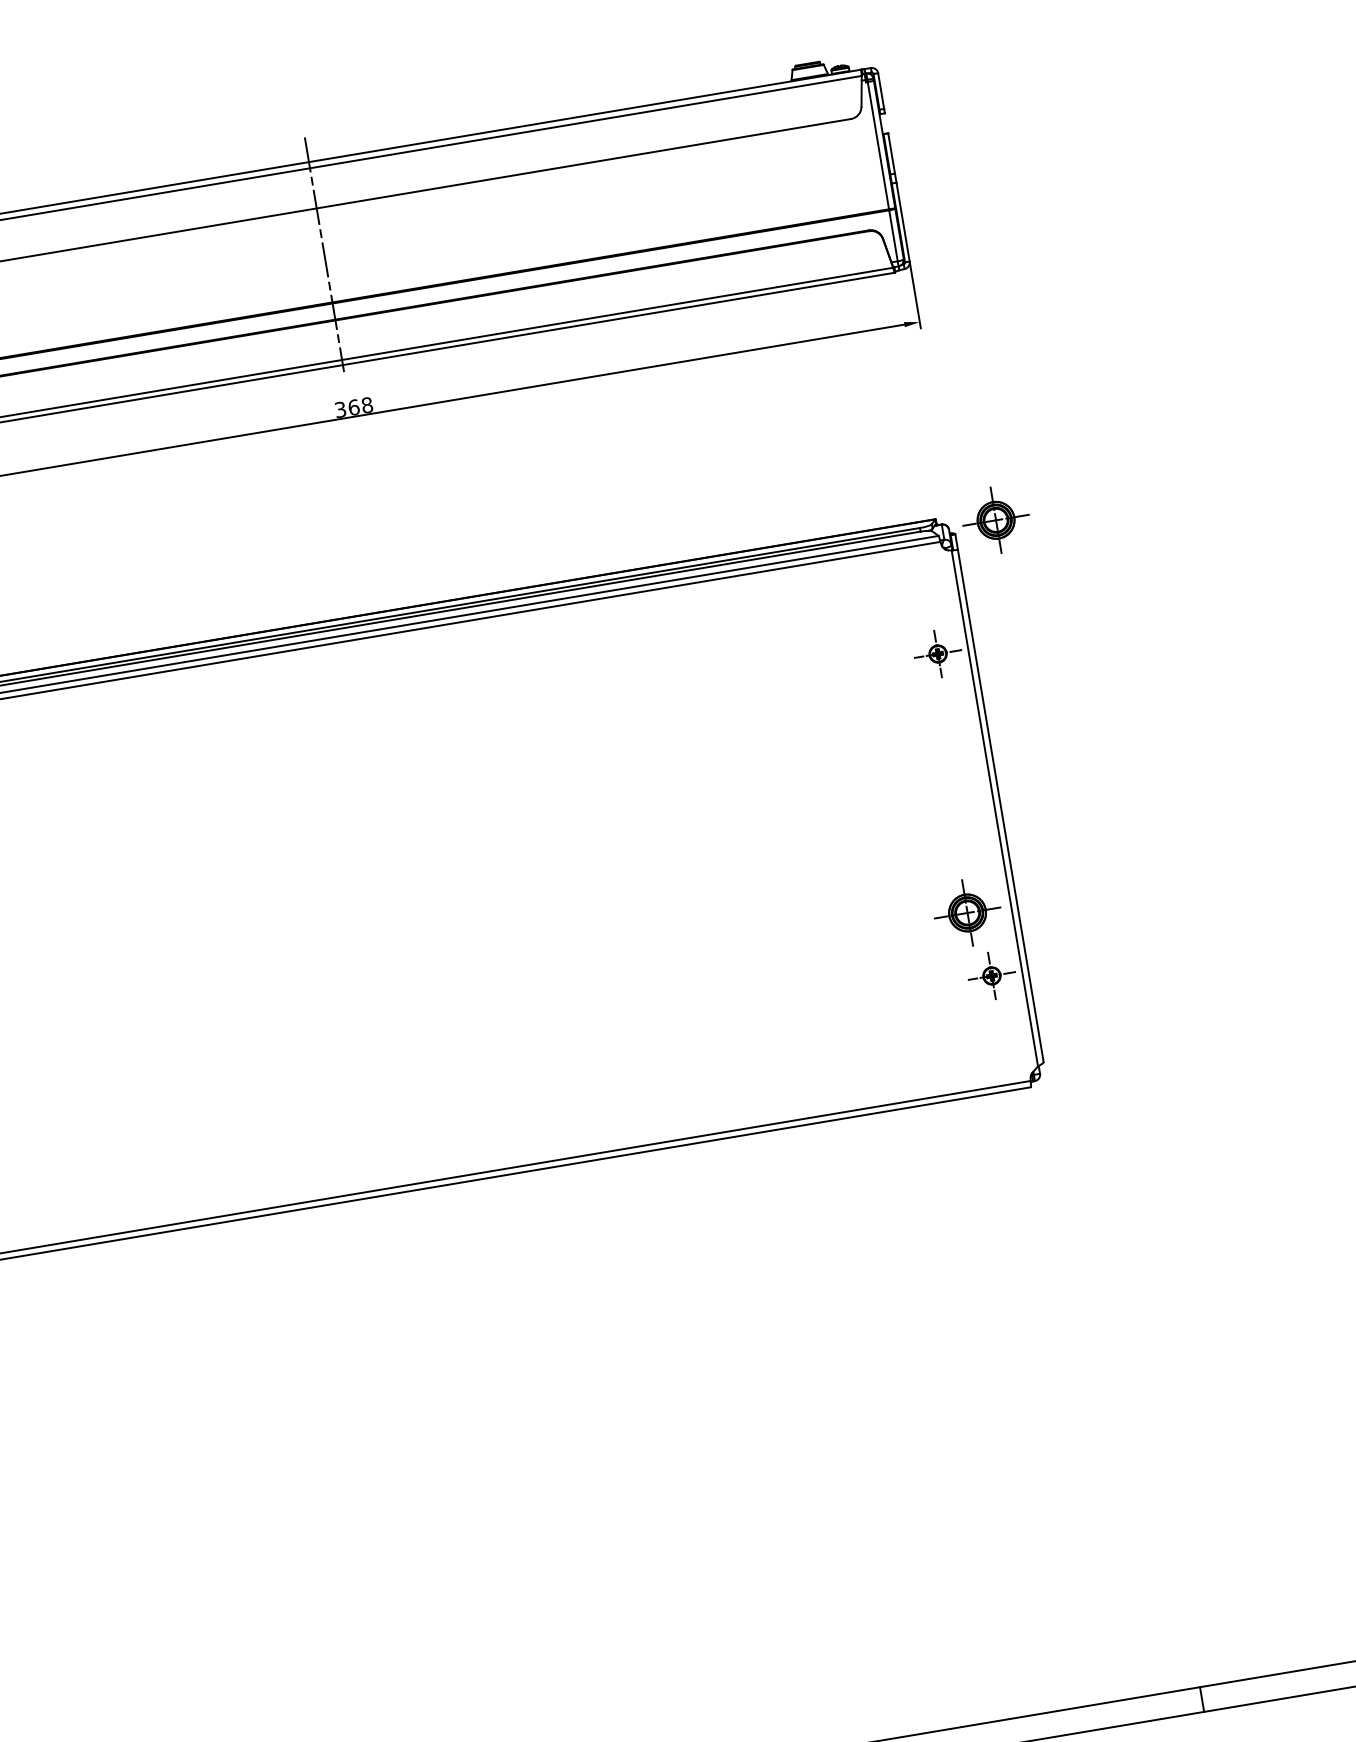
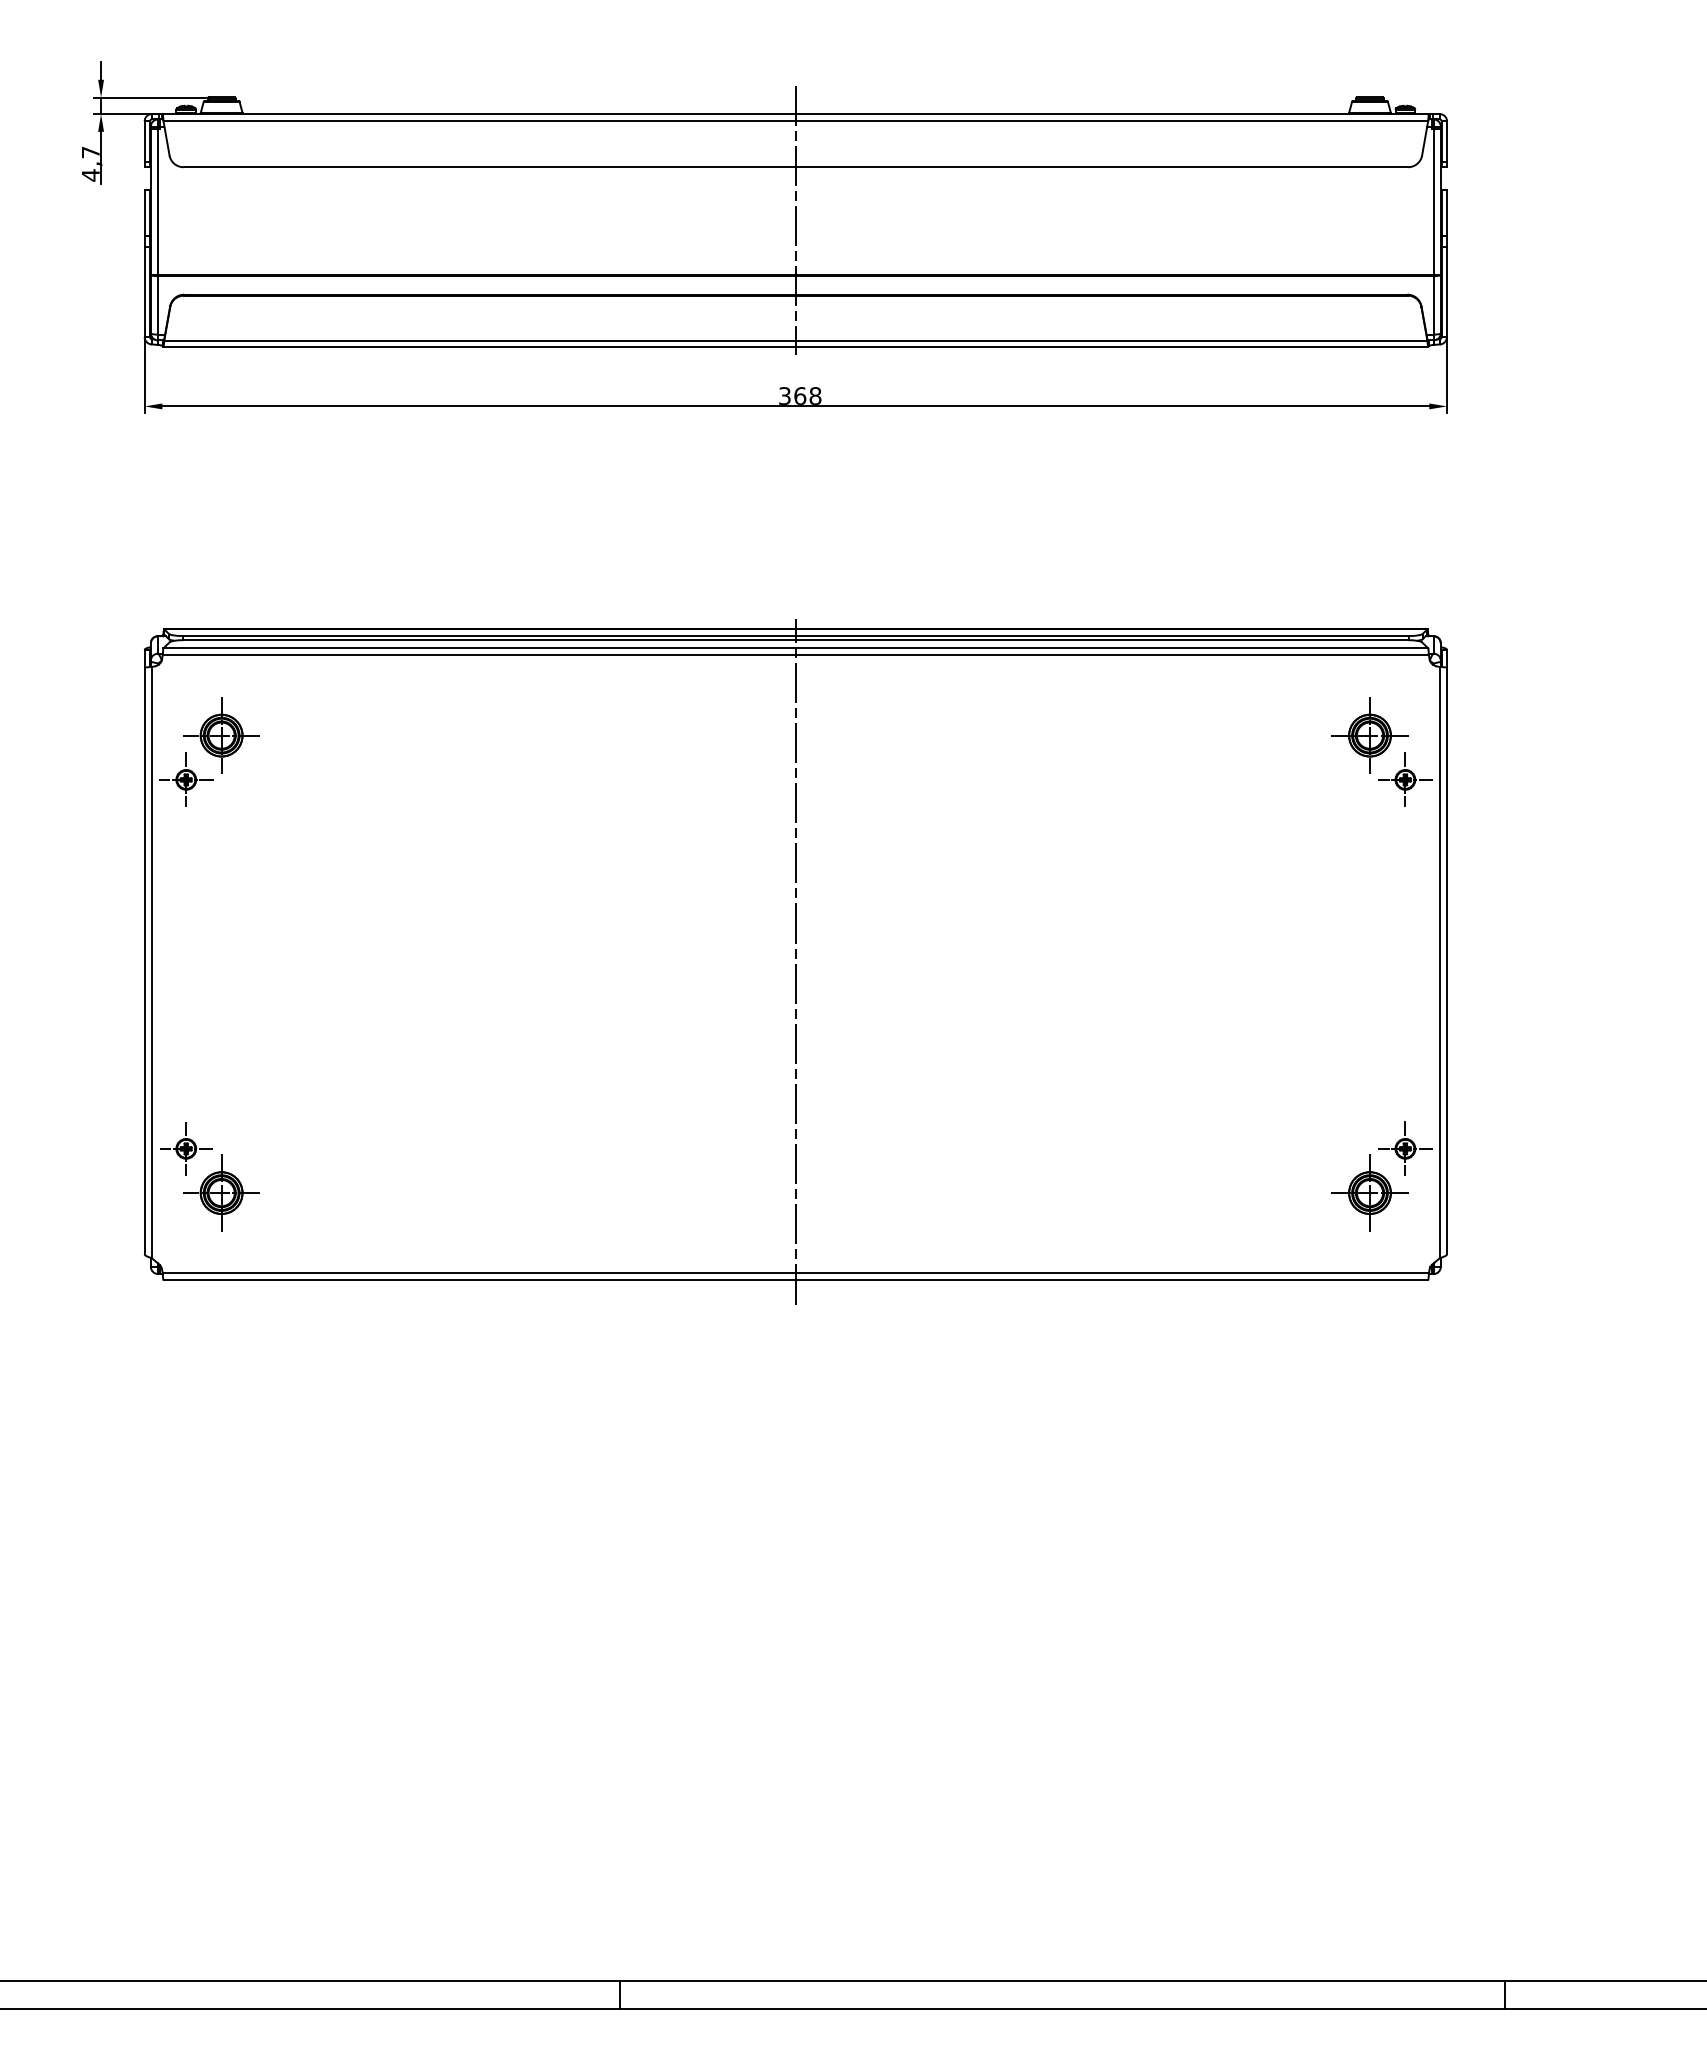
part: (995, 520) -> (1369, 735), moved
line: (432, 901) -> (795, 961), added
part: (967, 912) -> (1369, 1192), moved

